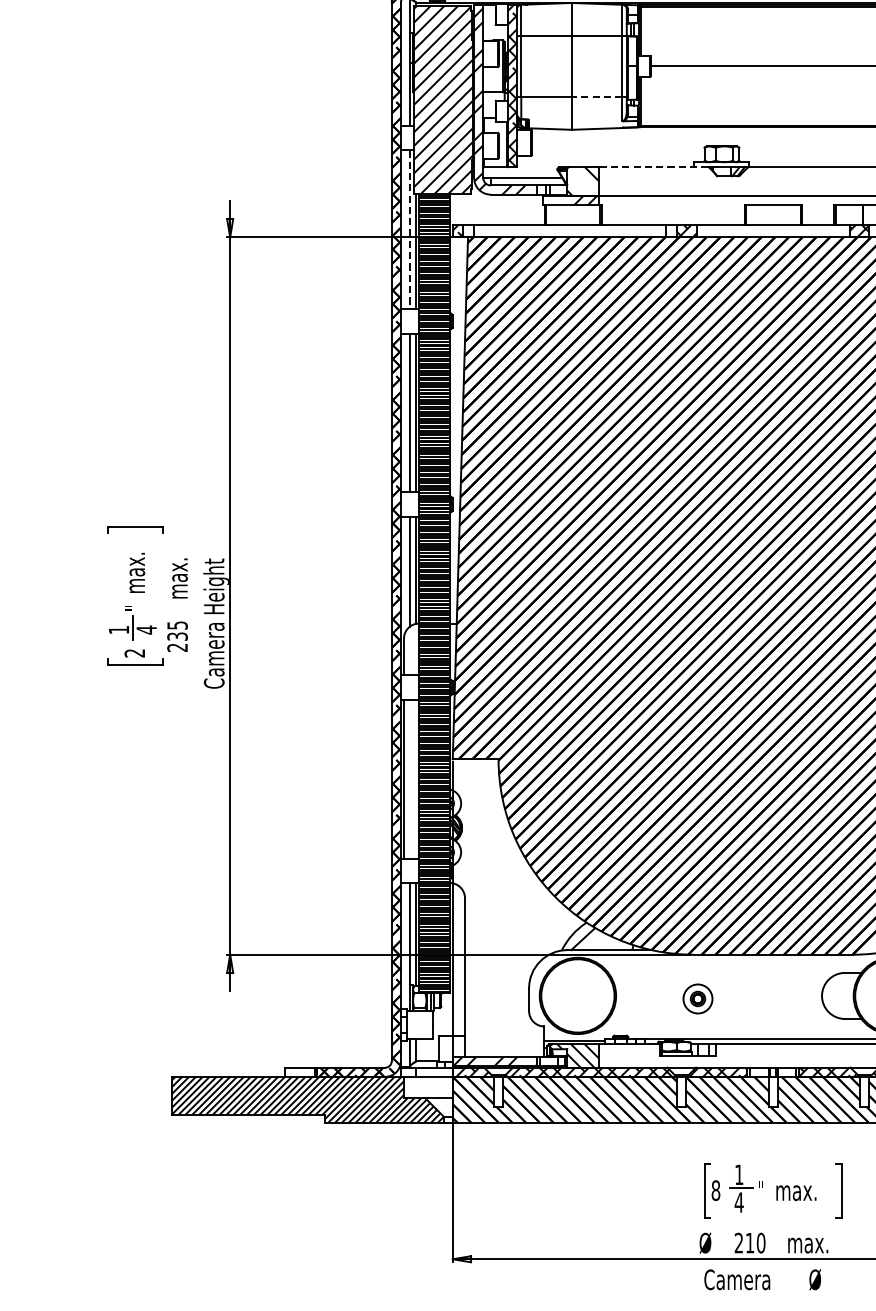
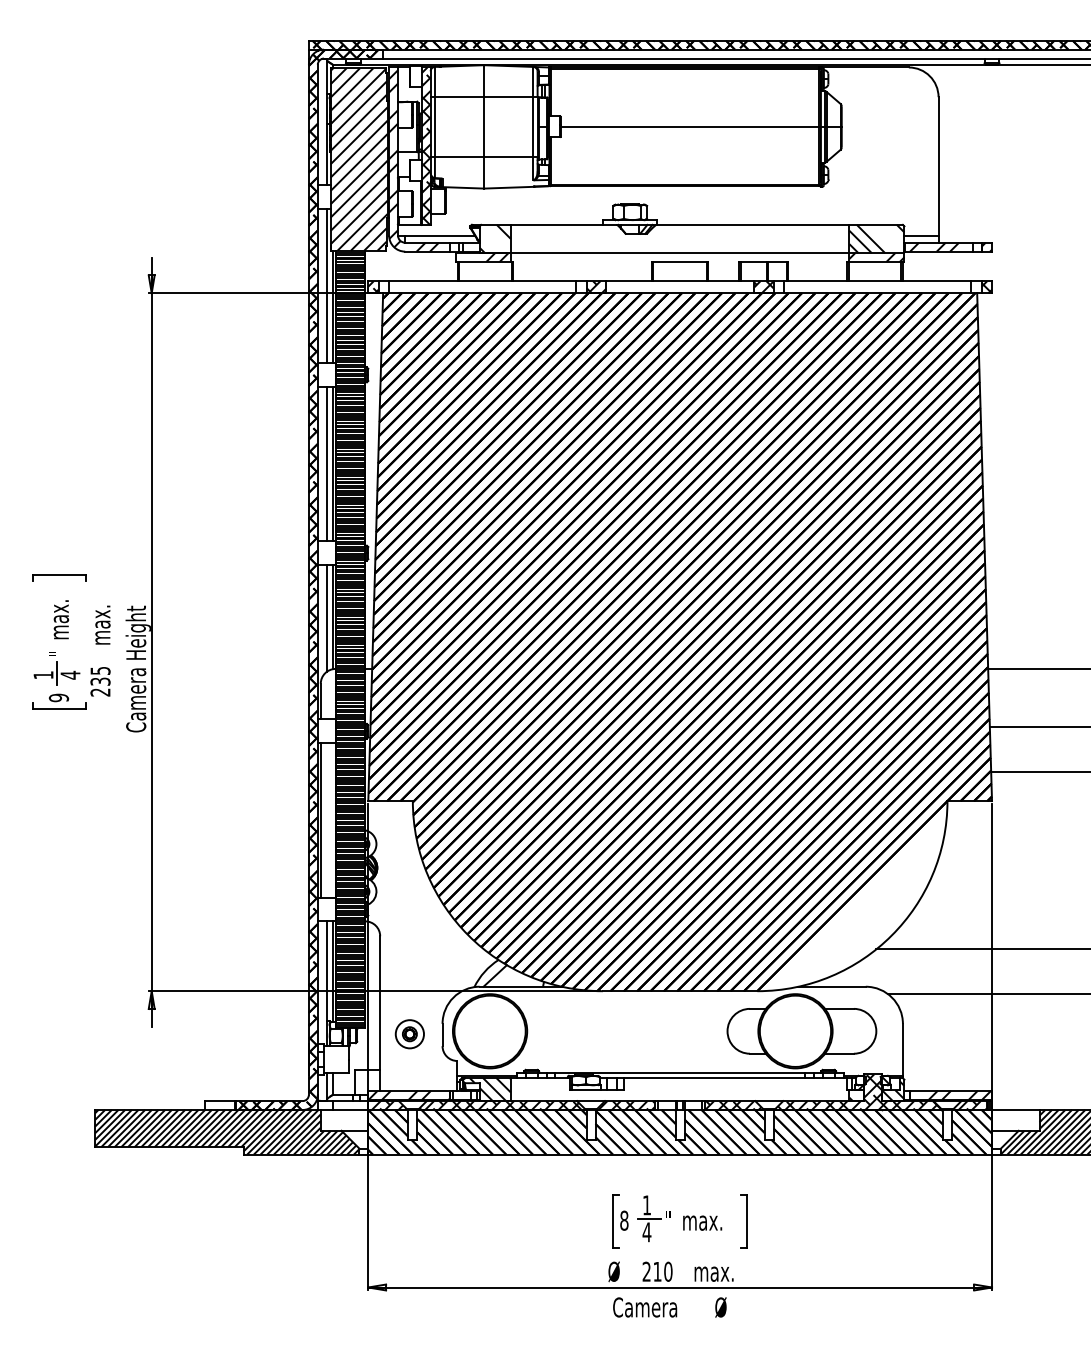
line: (596, 96) -> (508, 156), dashed -> solid
line: (653, 166) -> (563, 224), dashed -> solid
line: (409, 230) -> (326, 286), dashed -> solid
text: (135, 652) -> (59, 697), 2 -> 9
part: (697, 999) -> (409, 1034), moved

